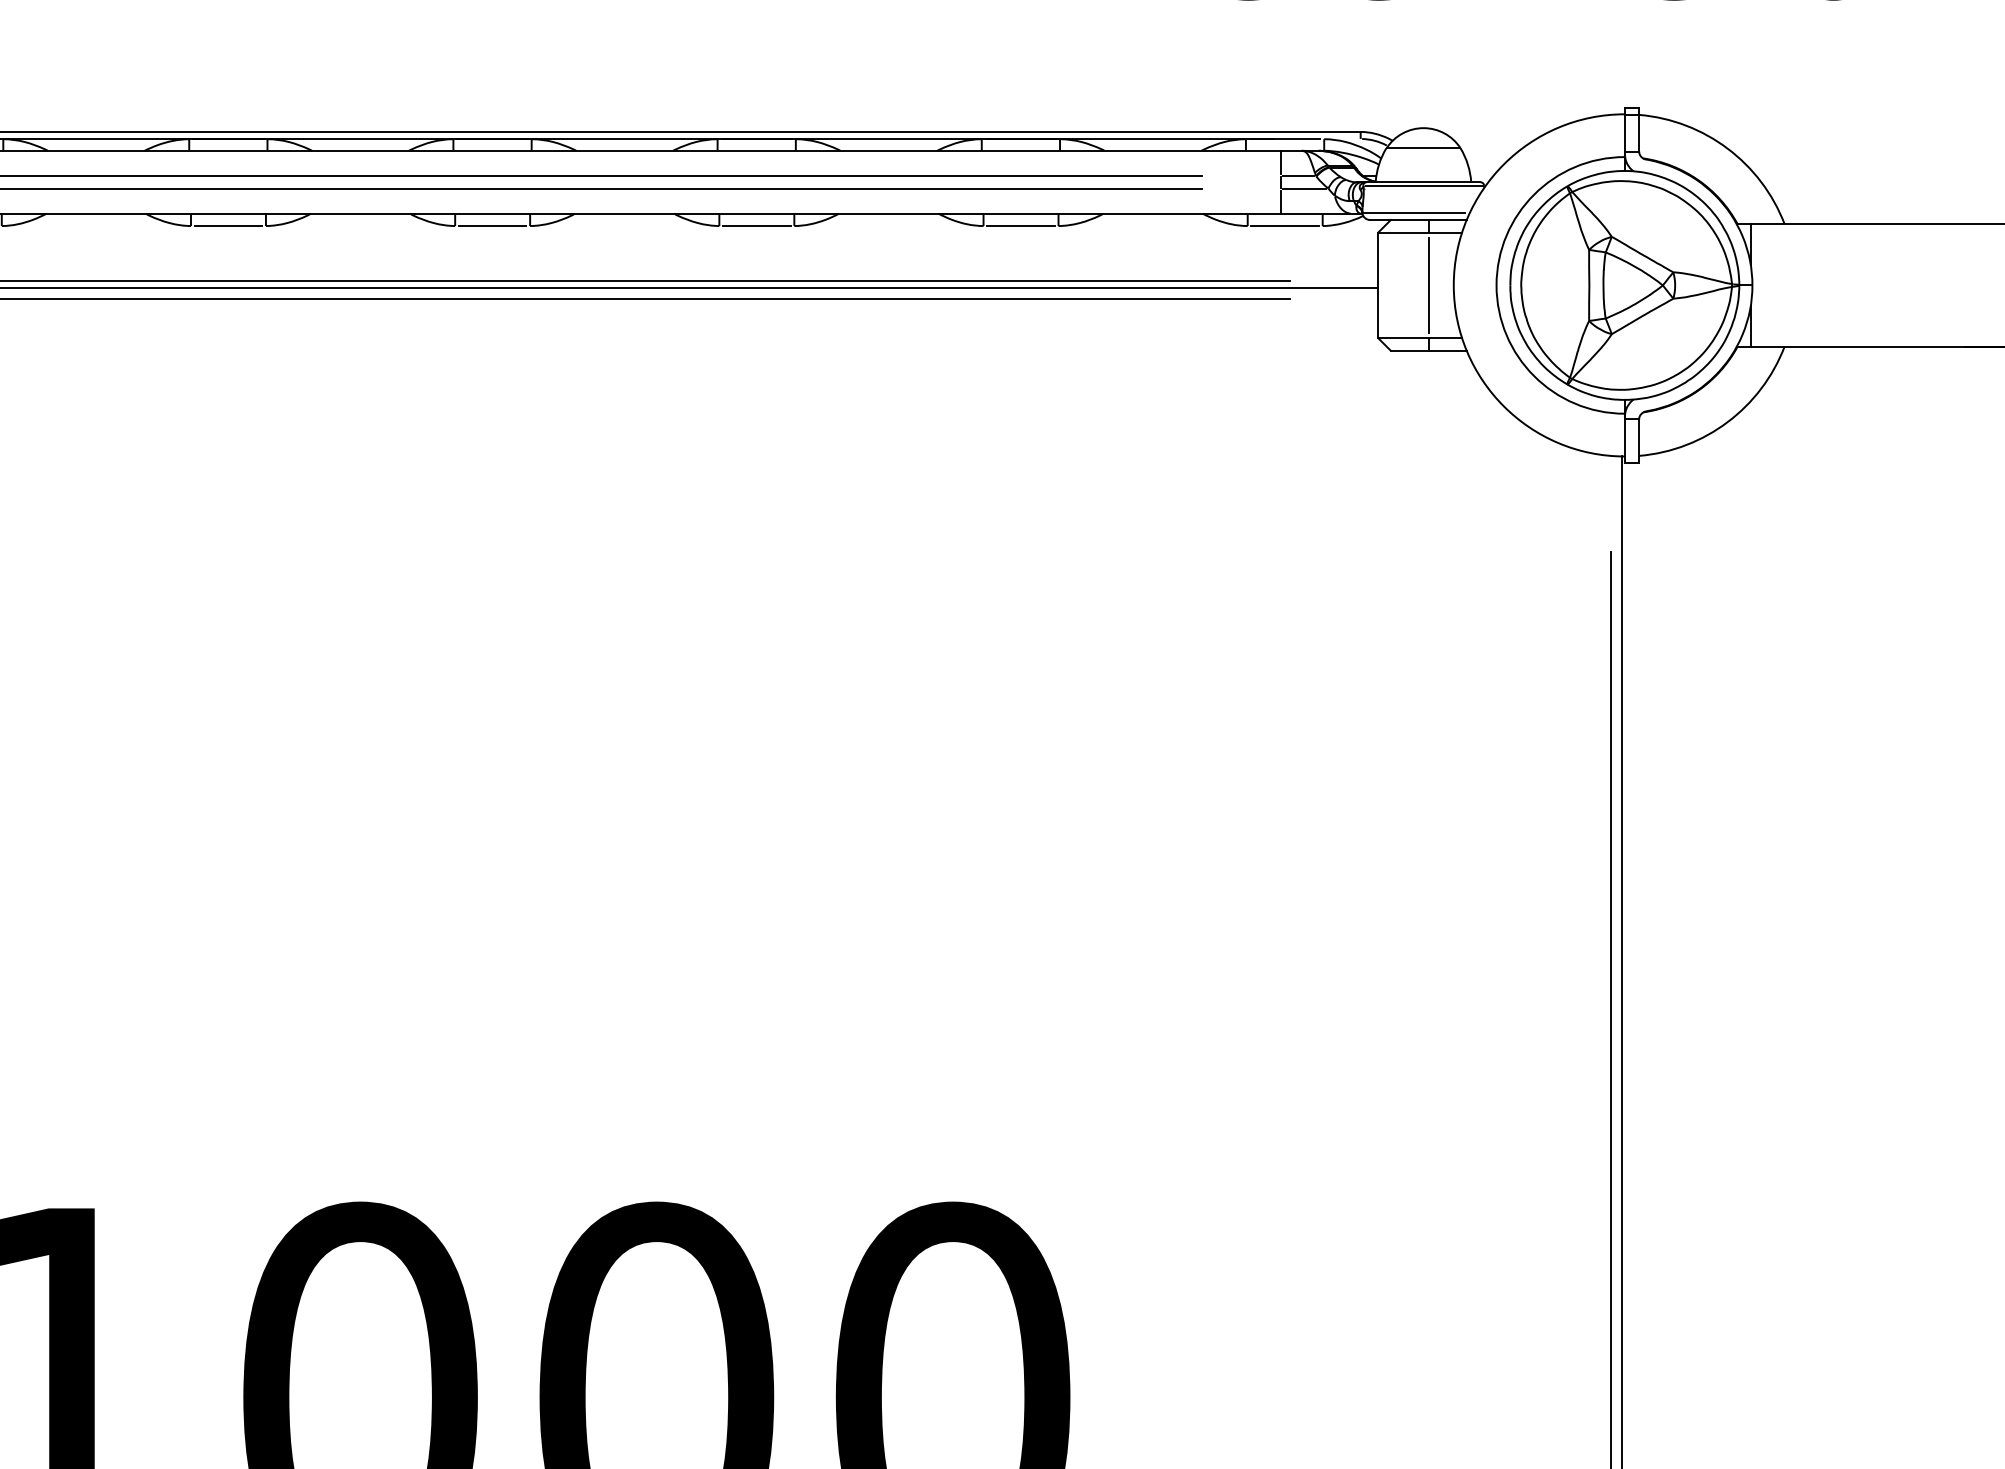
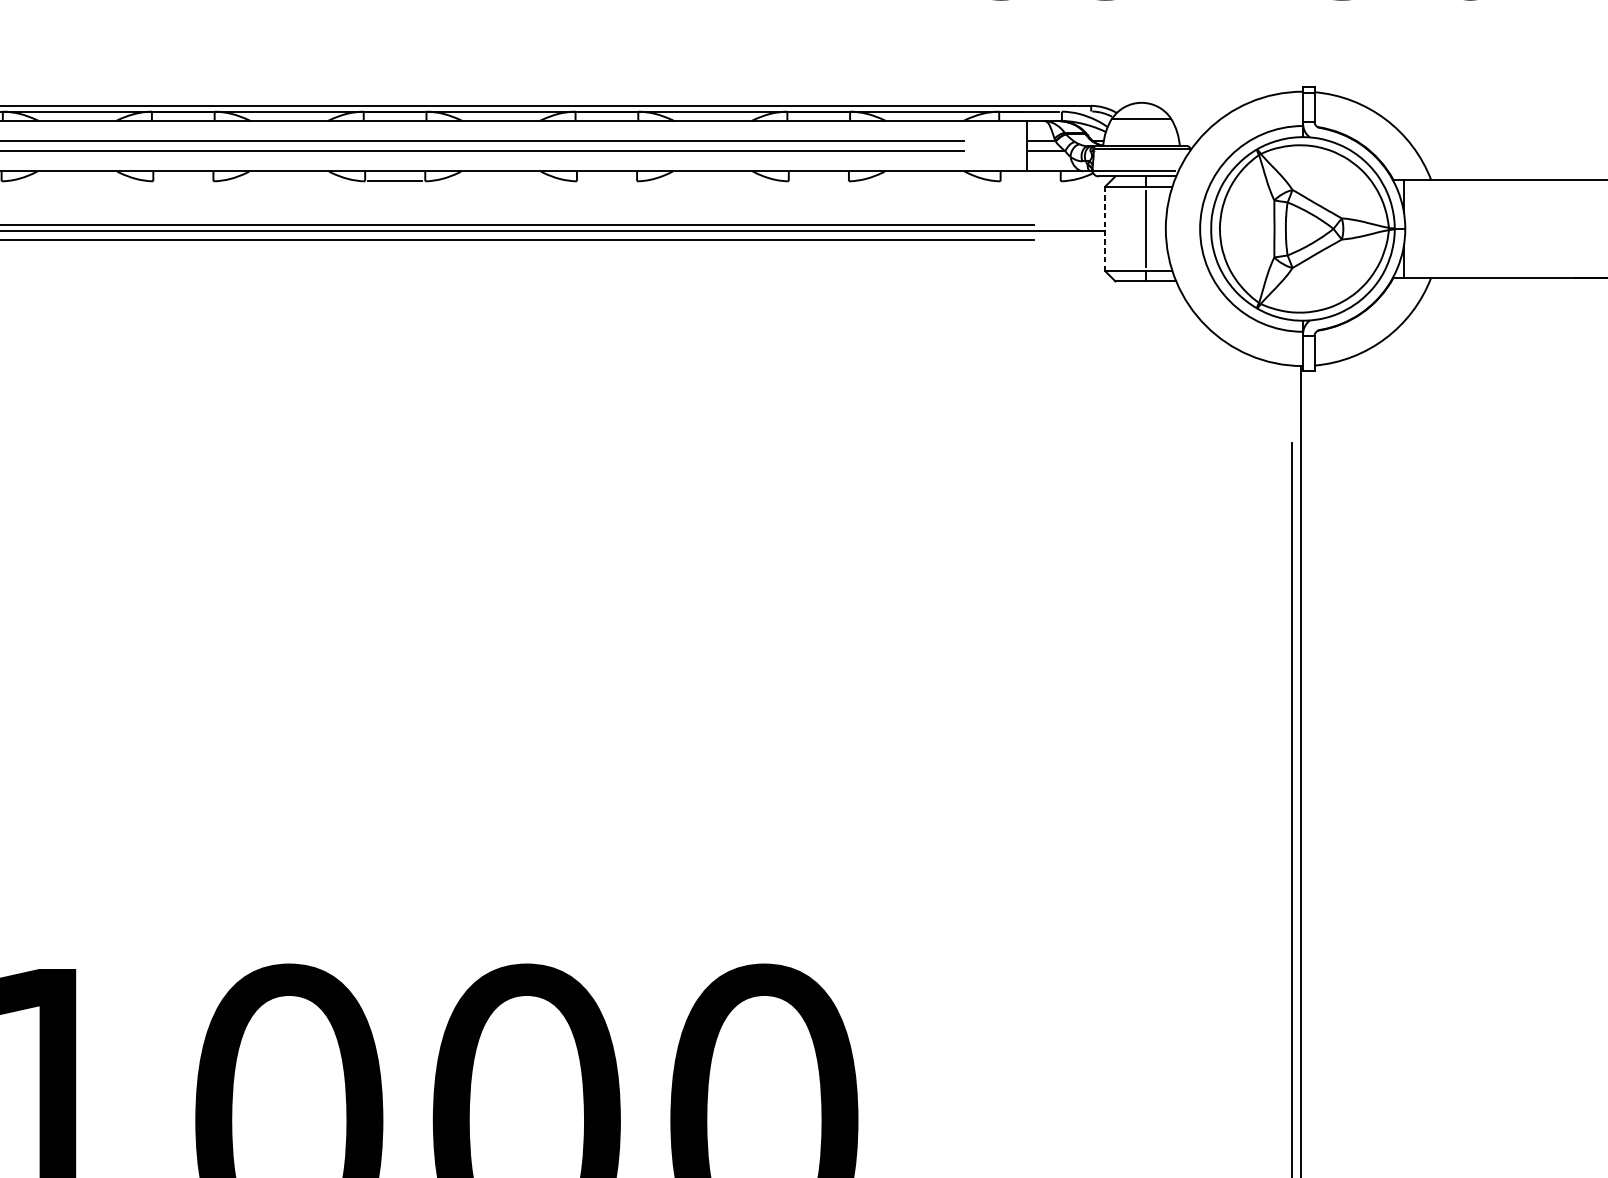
line: (228, 226) -> (183, 181), removed
line: (756, 226) -> (606, 181), removed
line: (1020, 226) -> (818, 181), removed
line: (1284, 226) -> (1030, 181), removed
line: (1378, 285) -> (1105, 228), solid -> dashed

